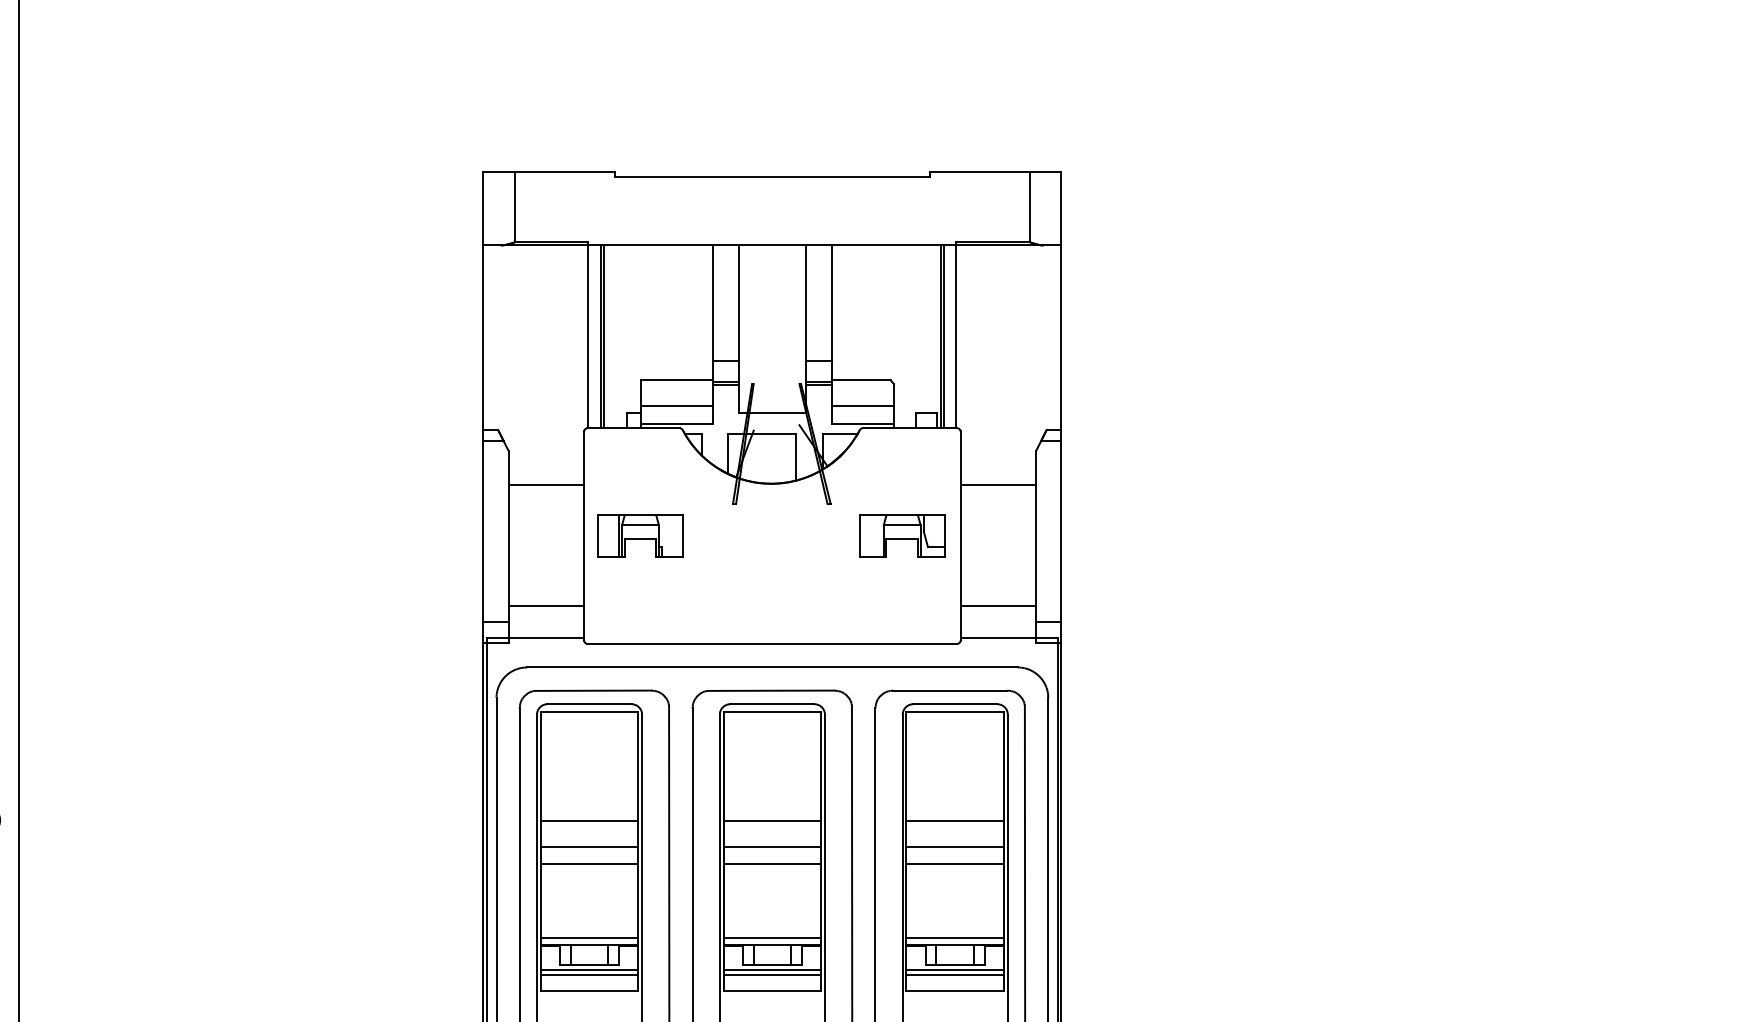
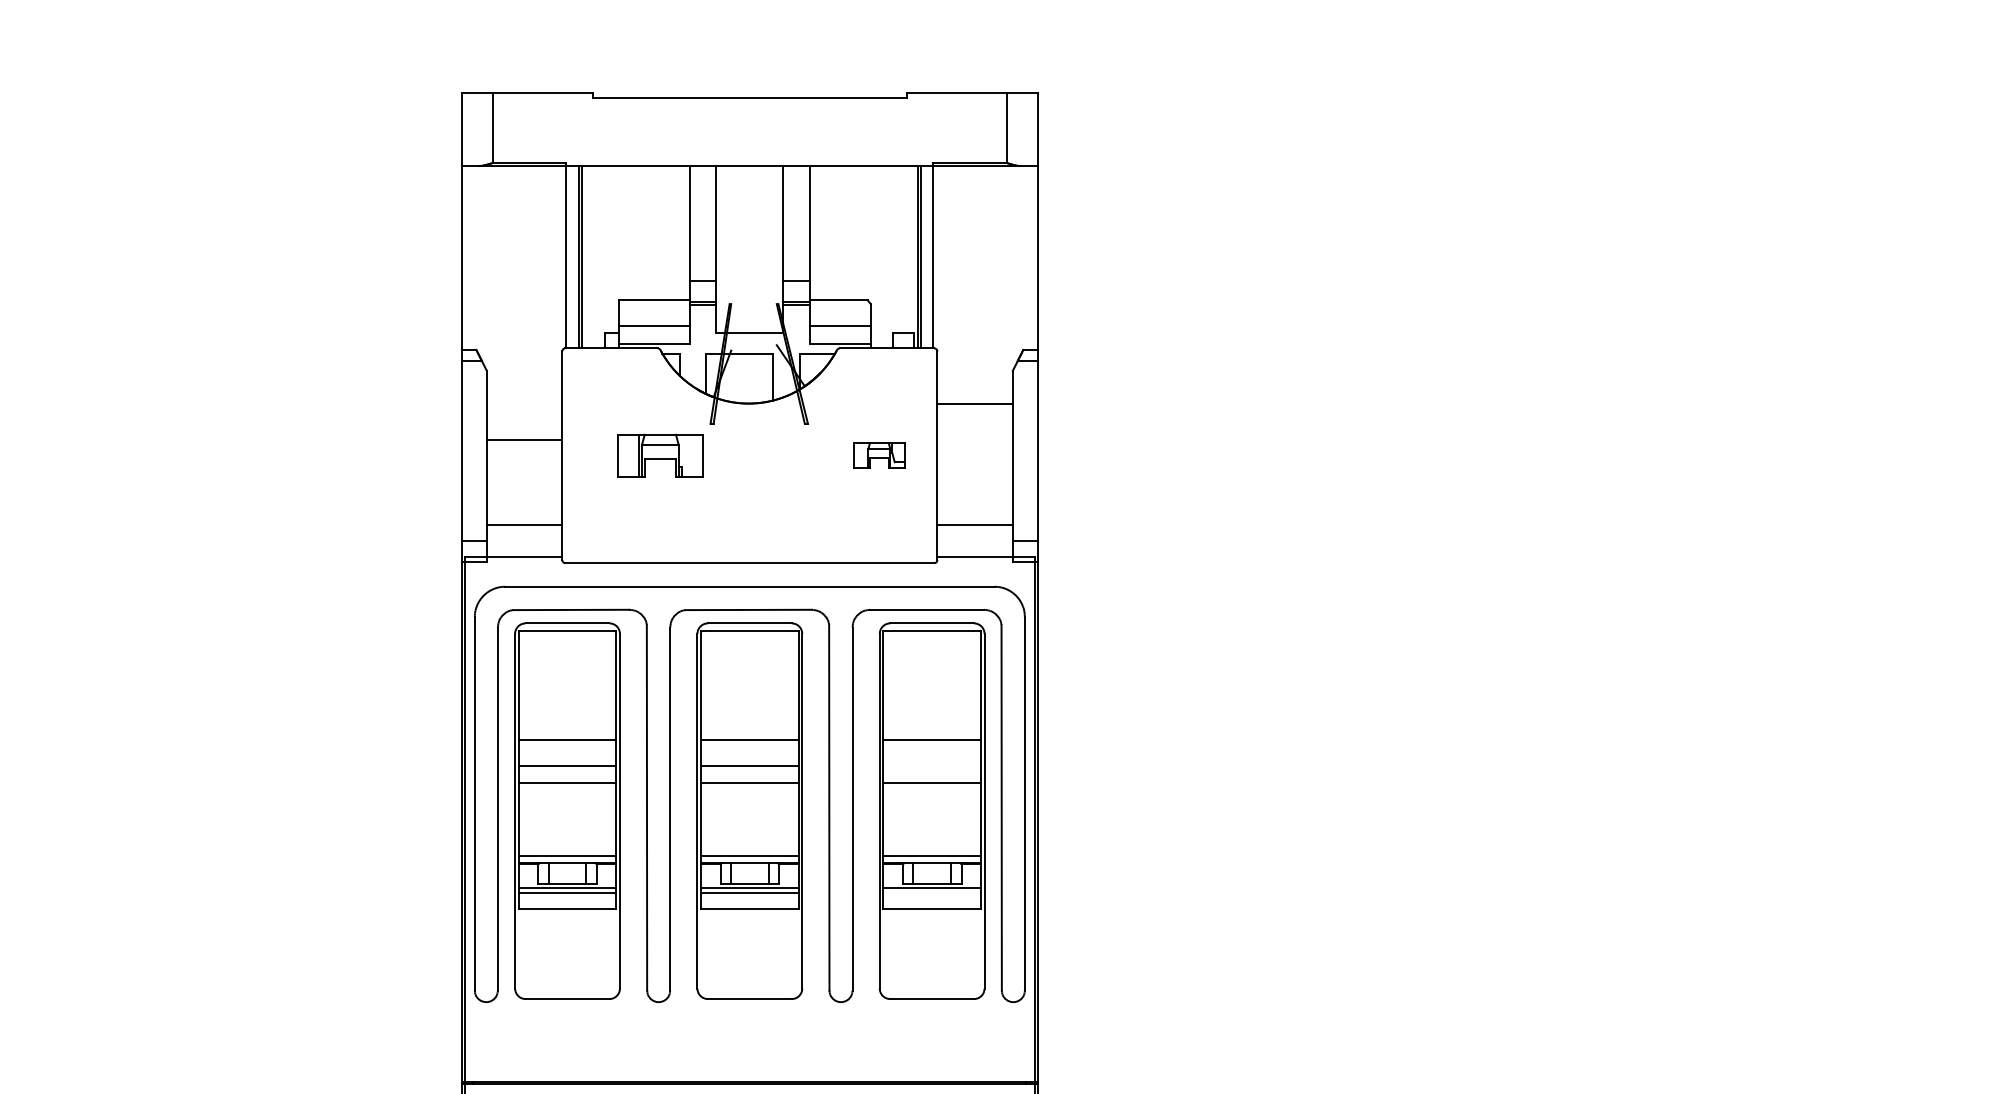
line: (546, 484) -> (524, 440), moved
part: (640, 535) -> (660, 455), moved
part: (902, 535) -> (879, 455), size x0.6
line: (954, 846) -> (931, 765), removed
line: (954, 975) -> (931, 893), removed

